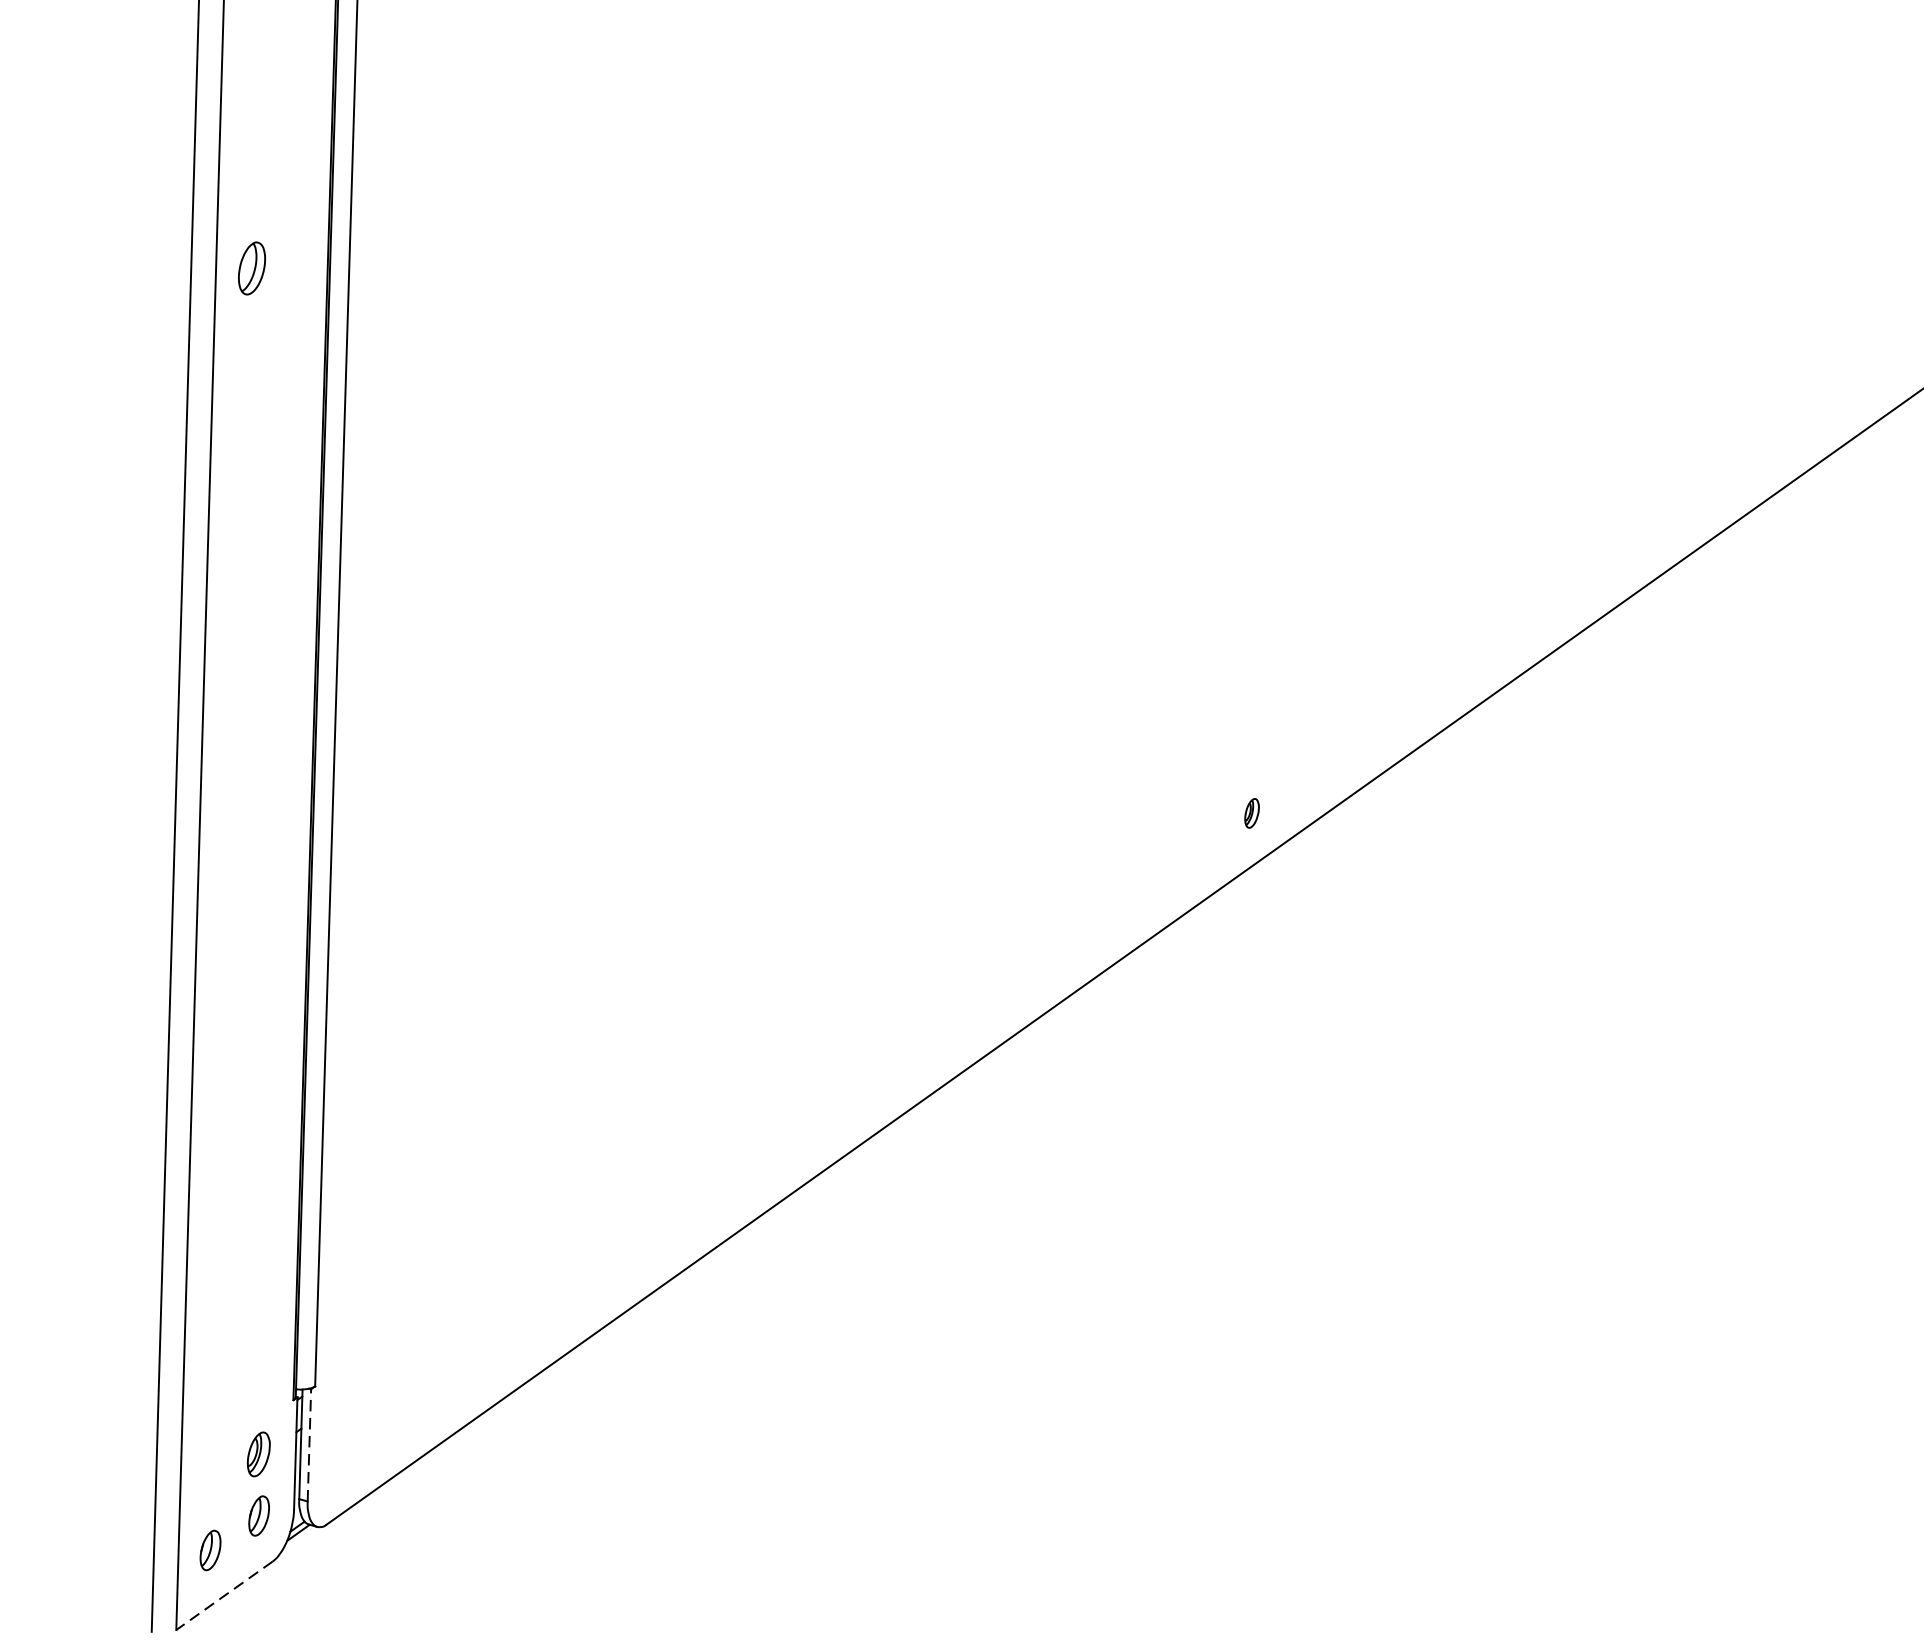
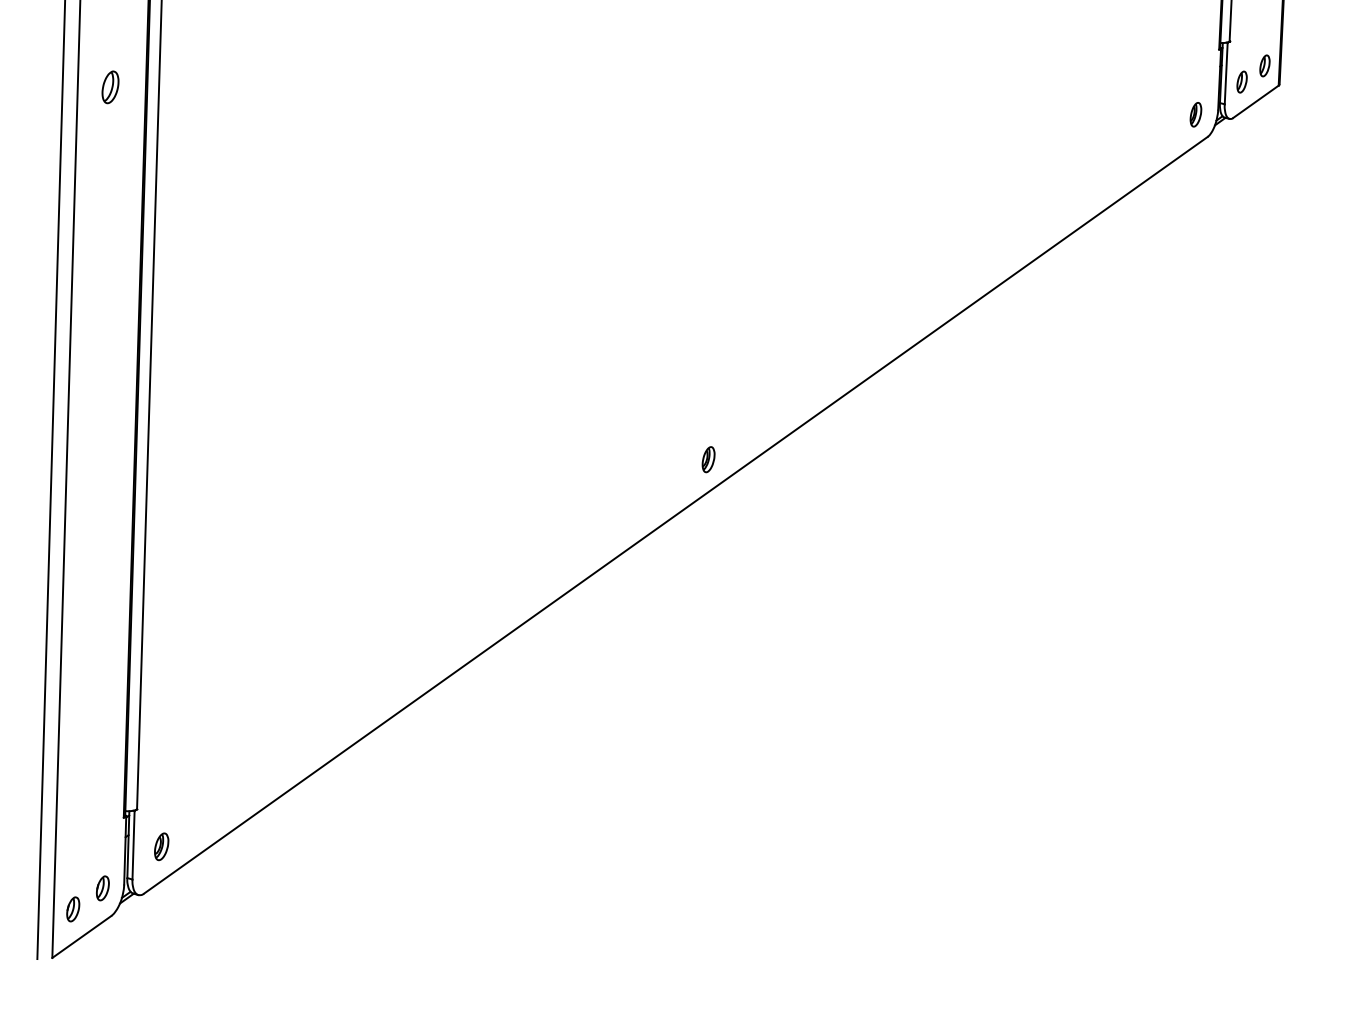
part: (251, 268) -> (110, 87), moved
part: (1251, 812) -> (708, 459), size x1.43
line: (309, 1444) -> (133, 844), dashed -> solid
part: (258, 1453) -> (161, 846), moved
line: (224, 1596) -> (81, 937), dashed -> solid

